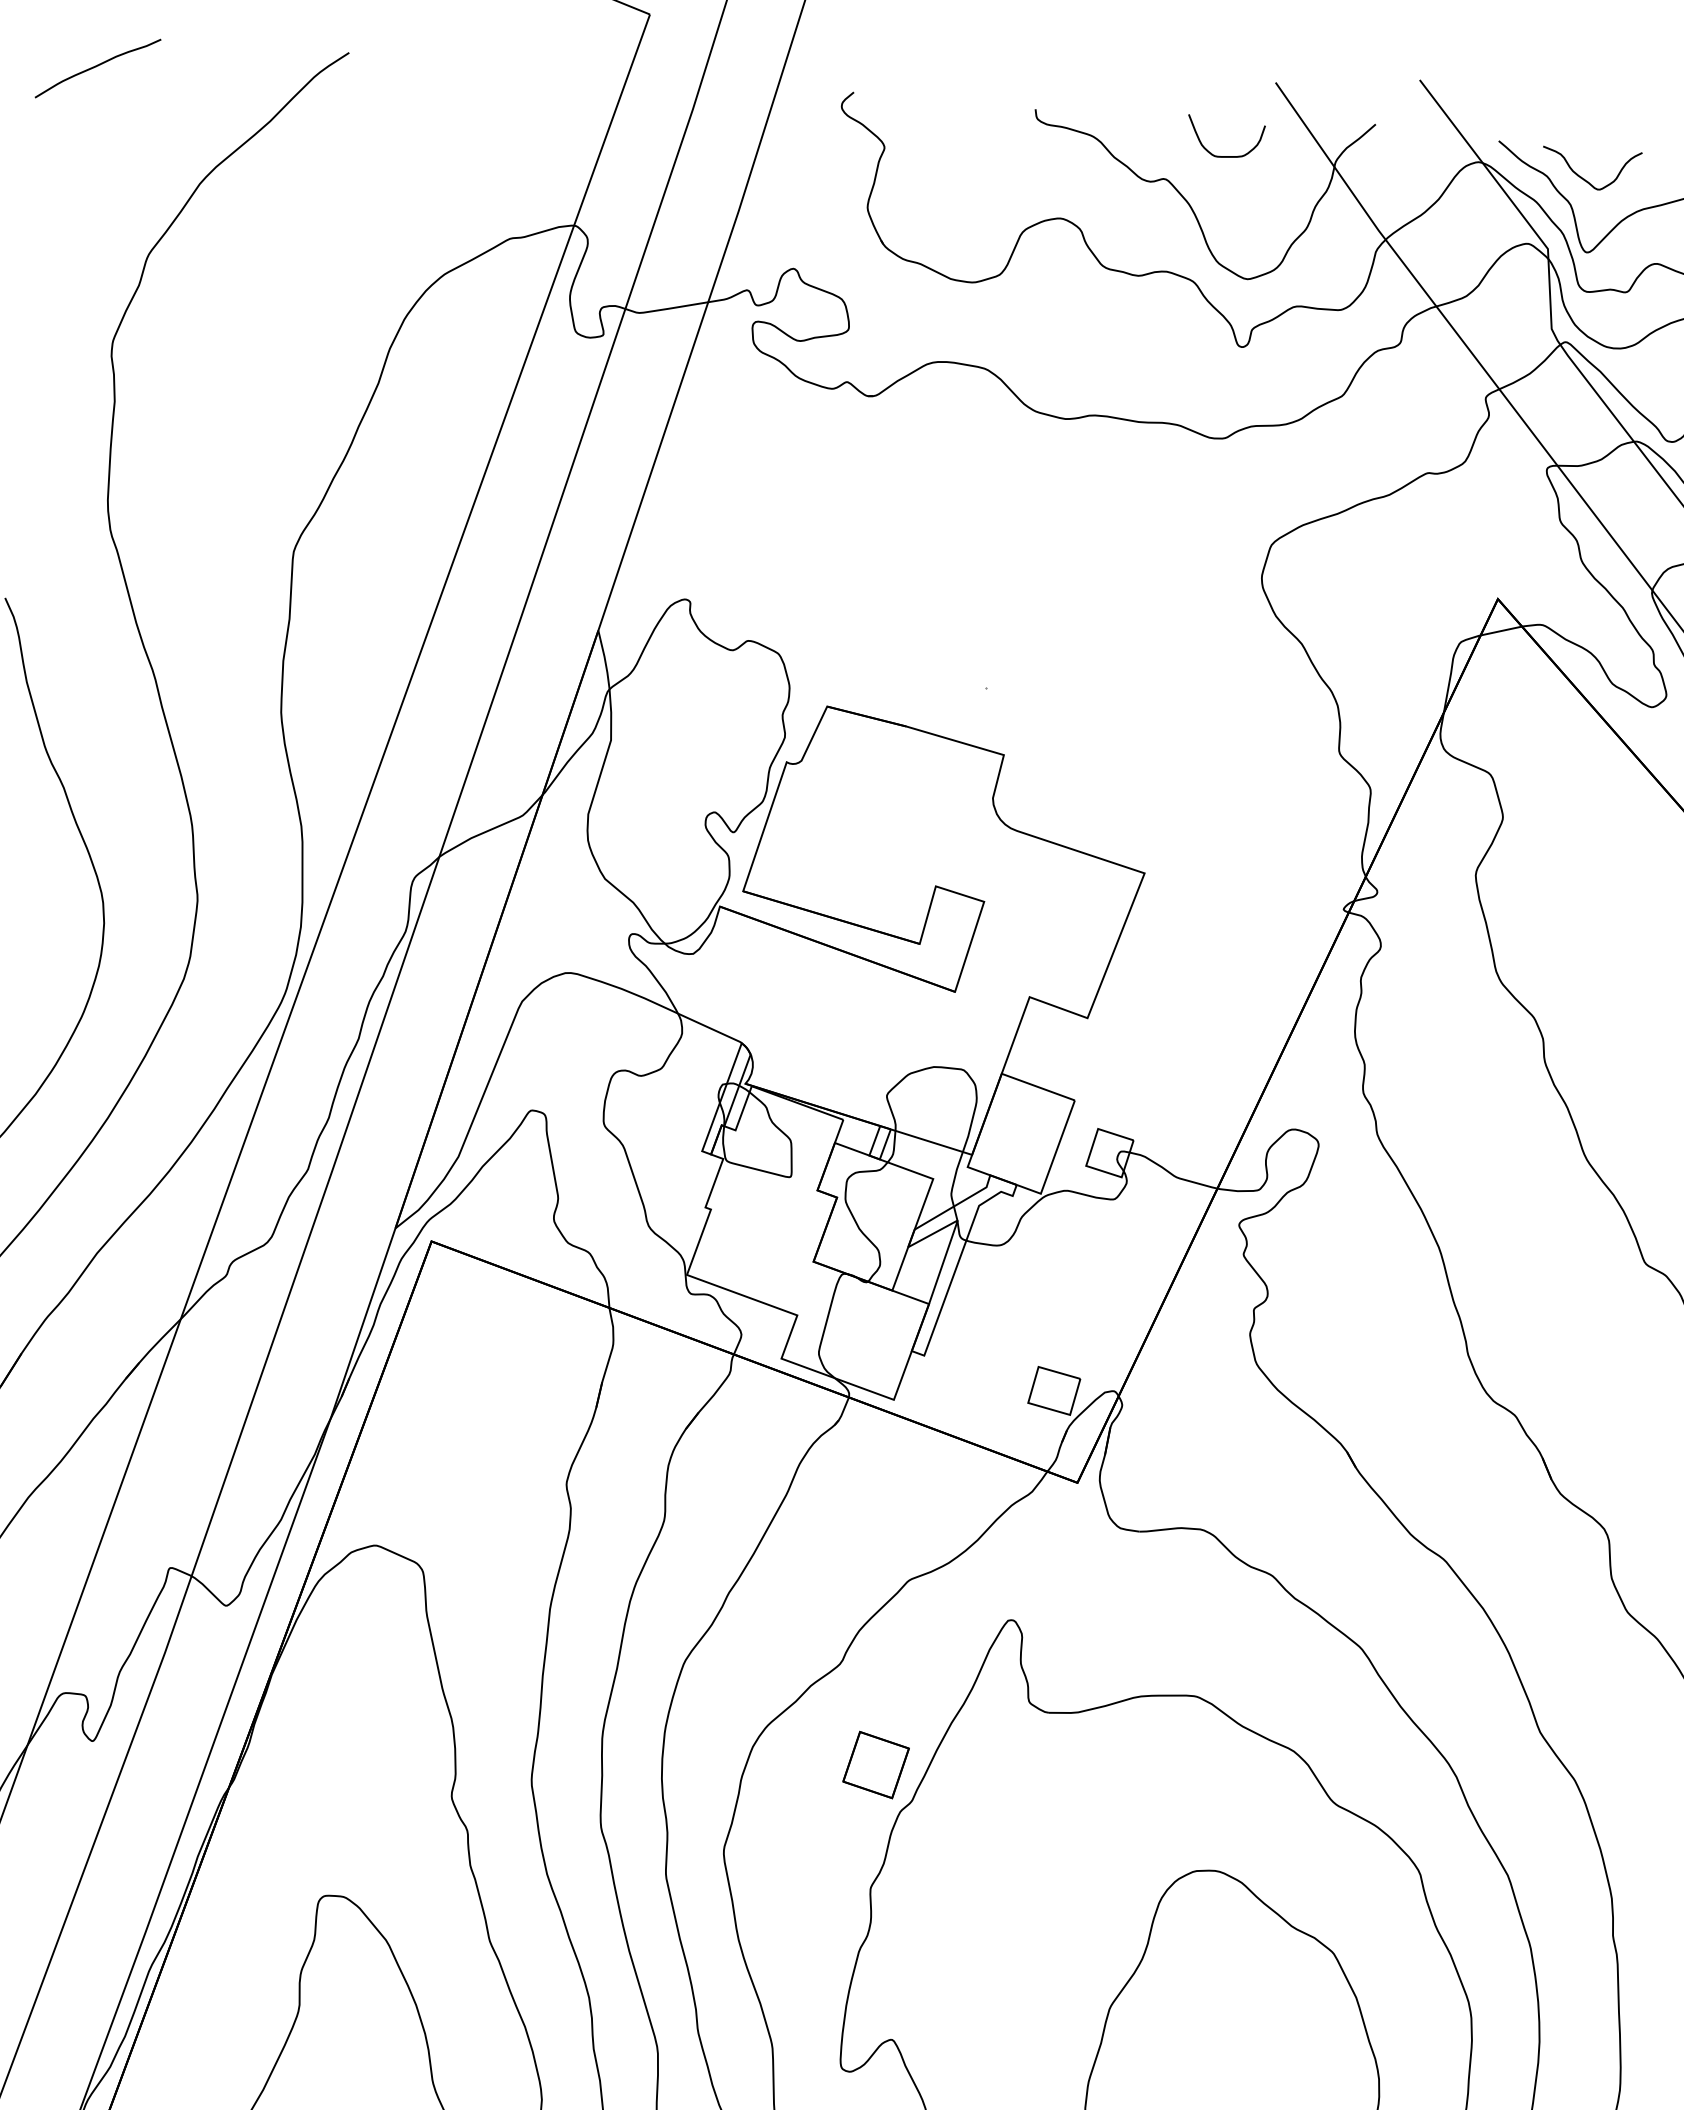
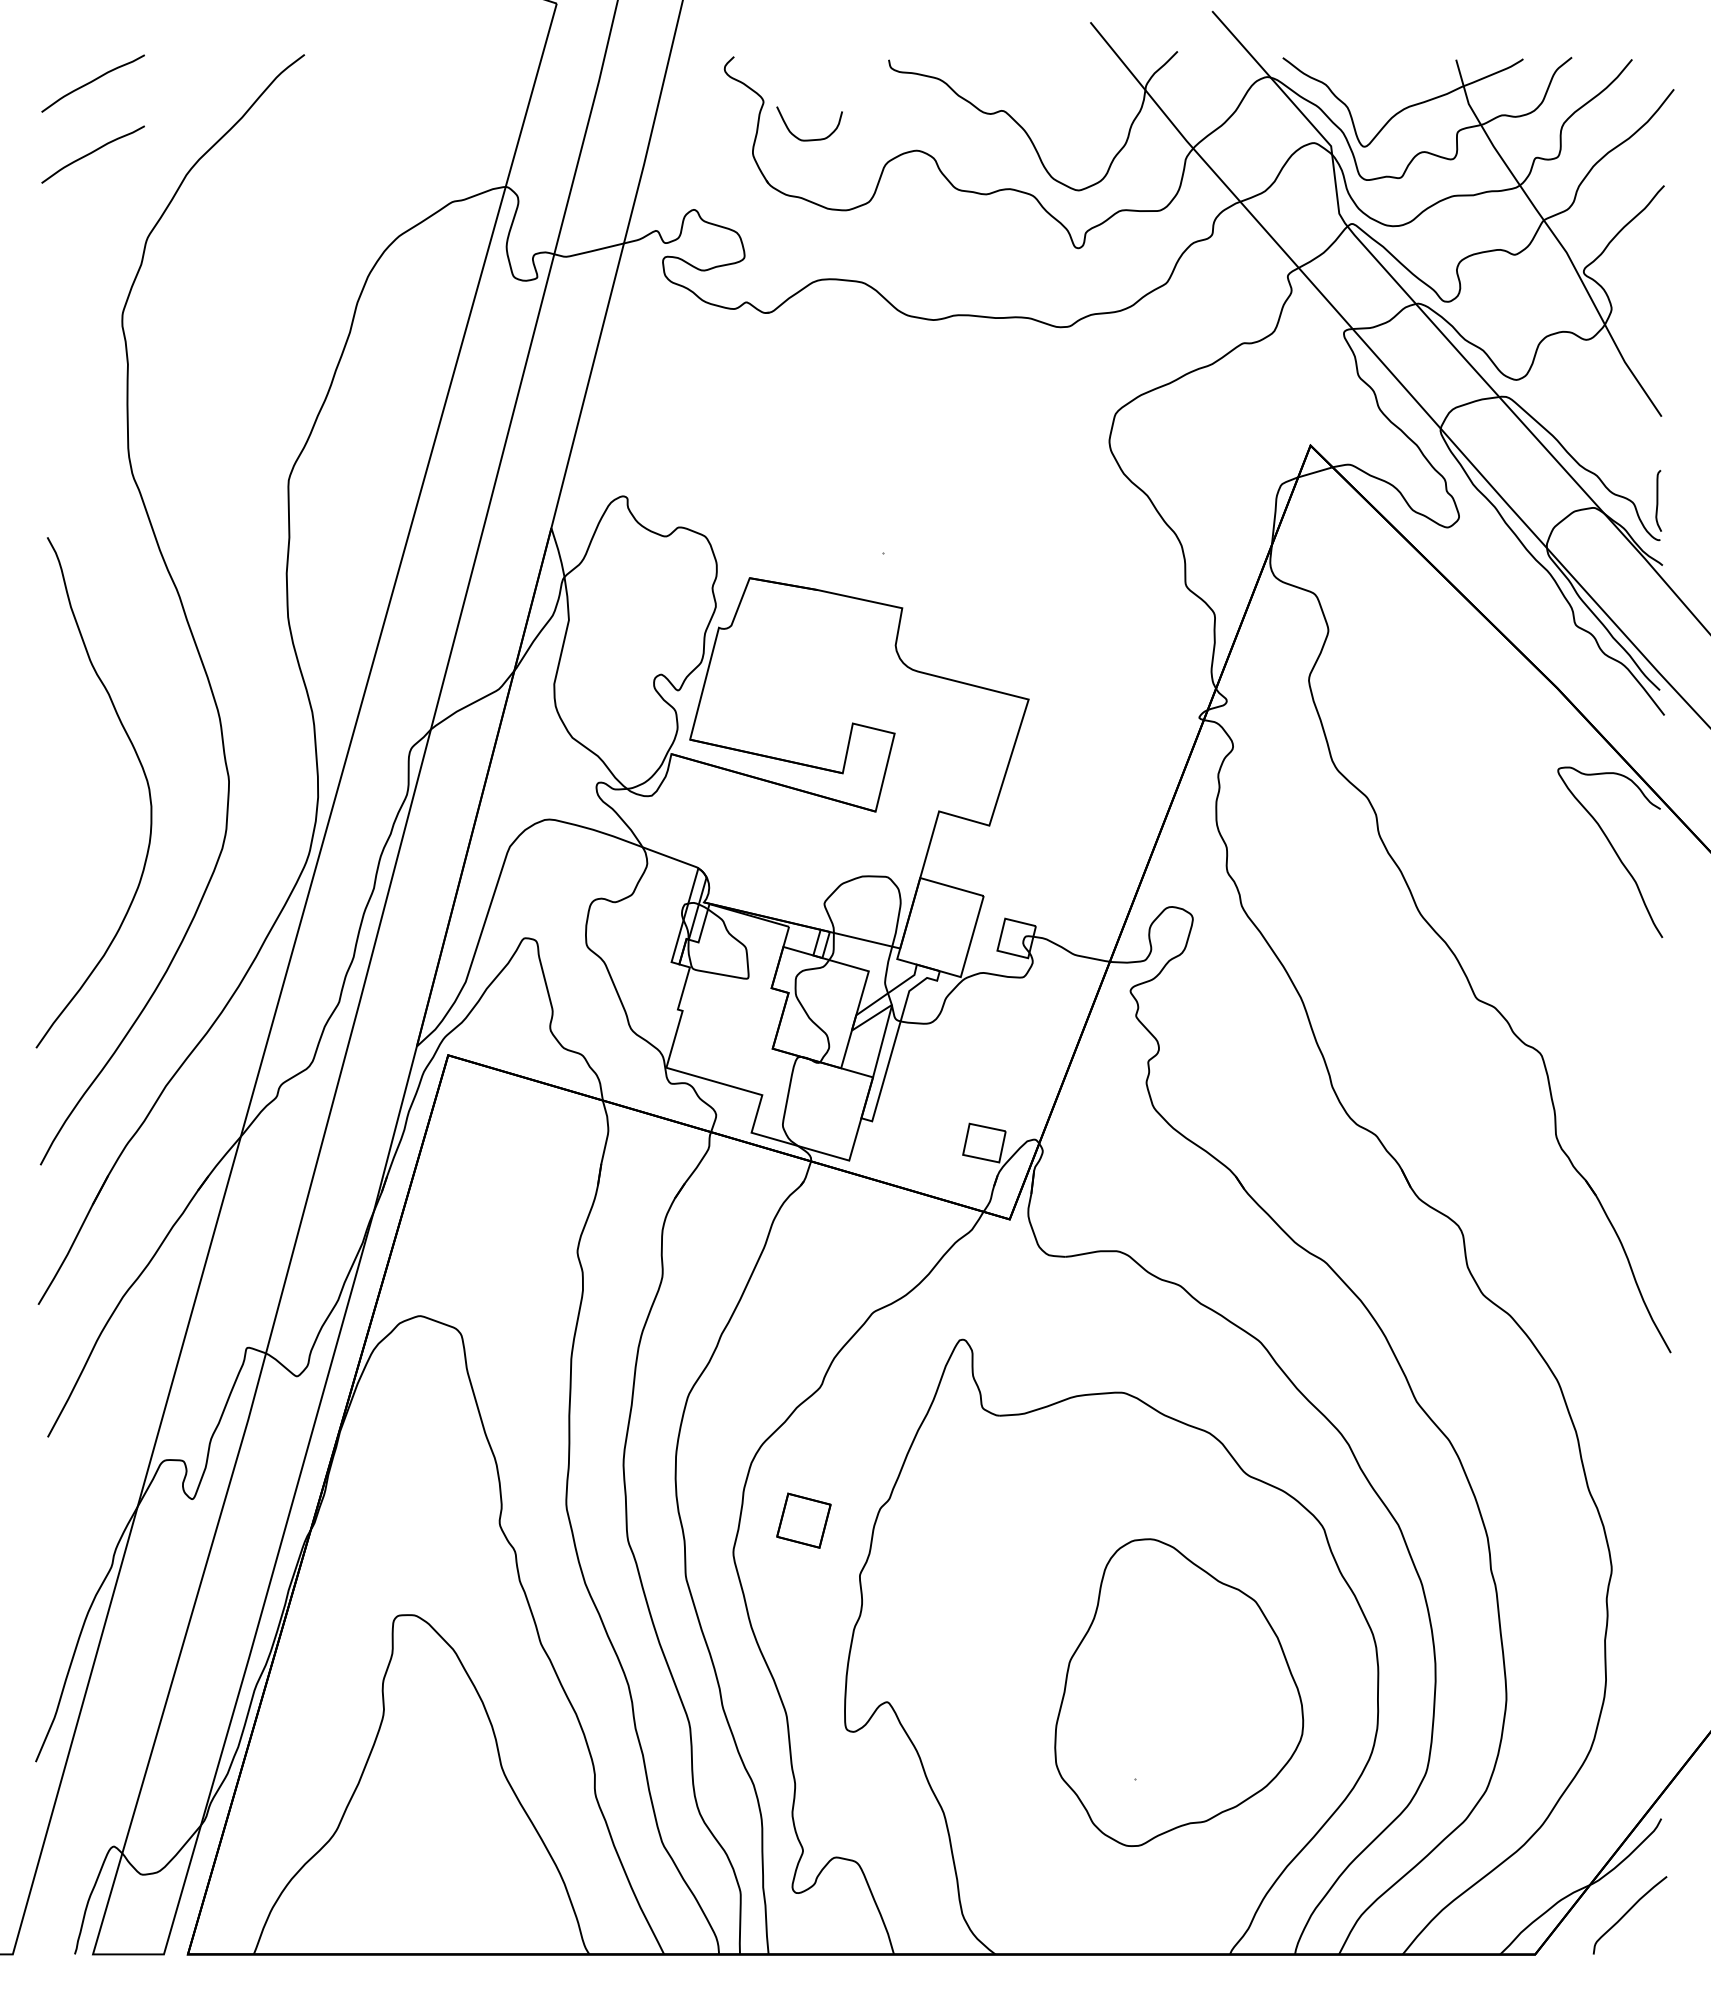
curve: (91, 150) -> (92, 153), added
curve: (1224, 155) -> (809, 139), moved
curve: (1585, 178) -> (1358, 84), removed
part: (875, 1764) -> (803, 1520), moved

